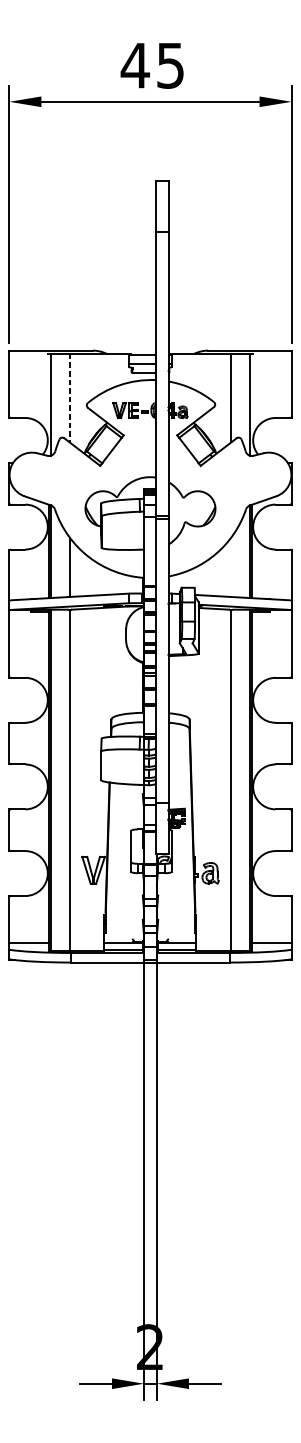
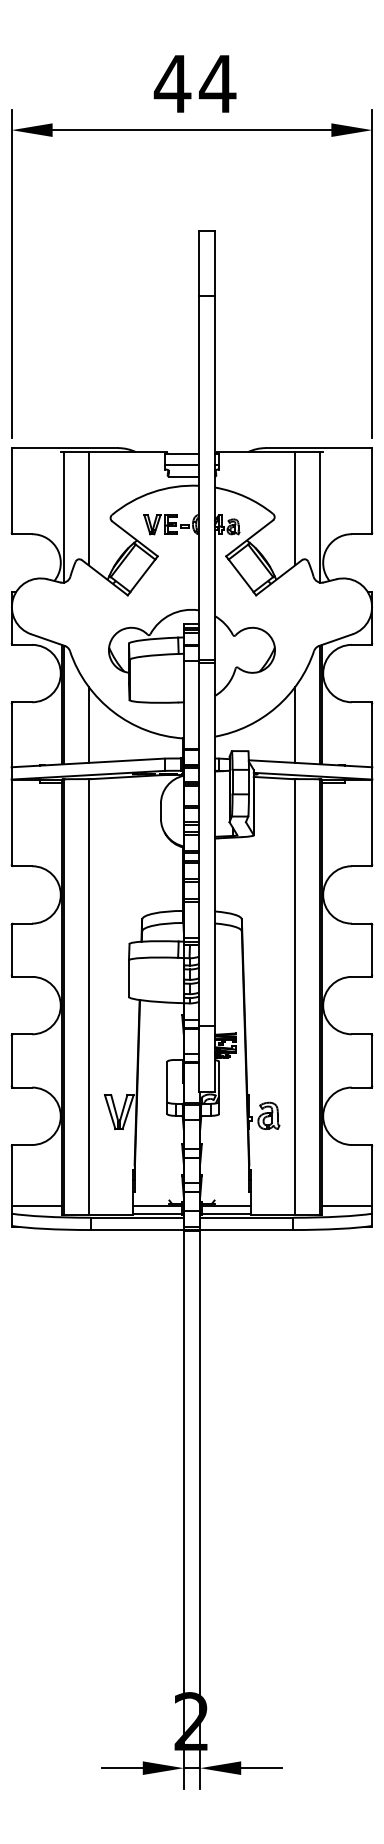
text: (170, 66) -> (217, 84), 45 -> 44
line: (69, 397) -> (88, 508), dashed -> solid
line: (231, 566) -> (295, 724), added

